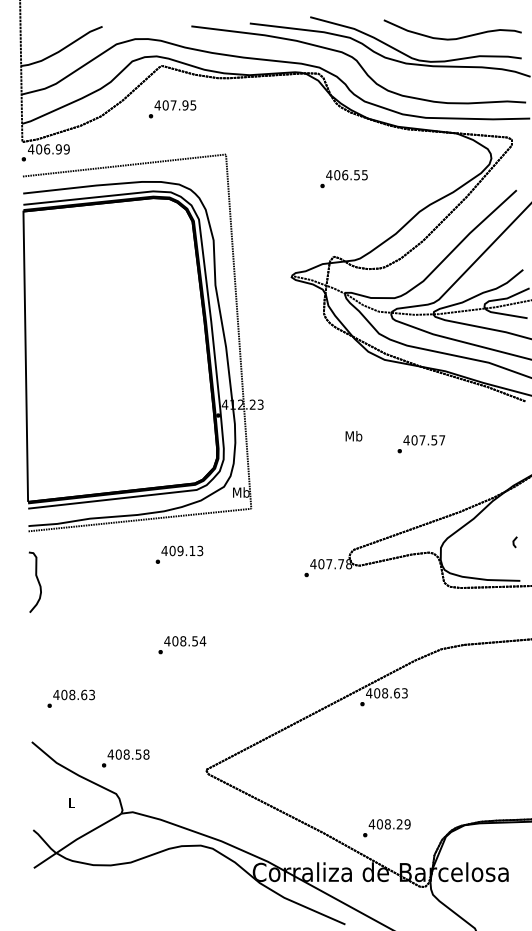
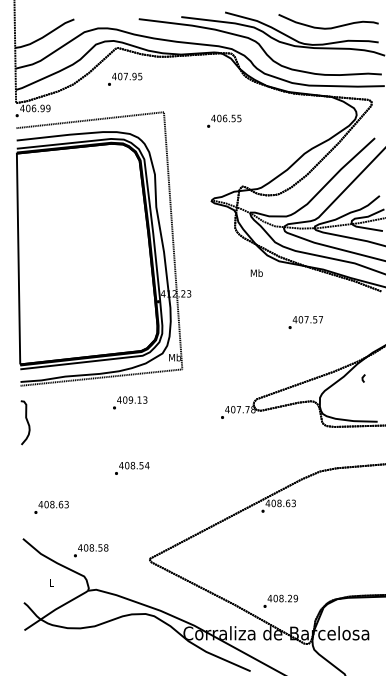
text: (343, 179) -> (223, 121), moved
text: (353, 436) -> (256, 273), moved
line: (514, 542) -> (363, 378), moved

